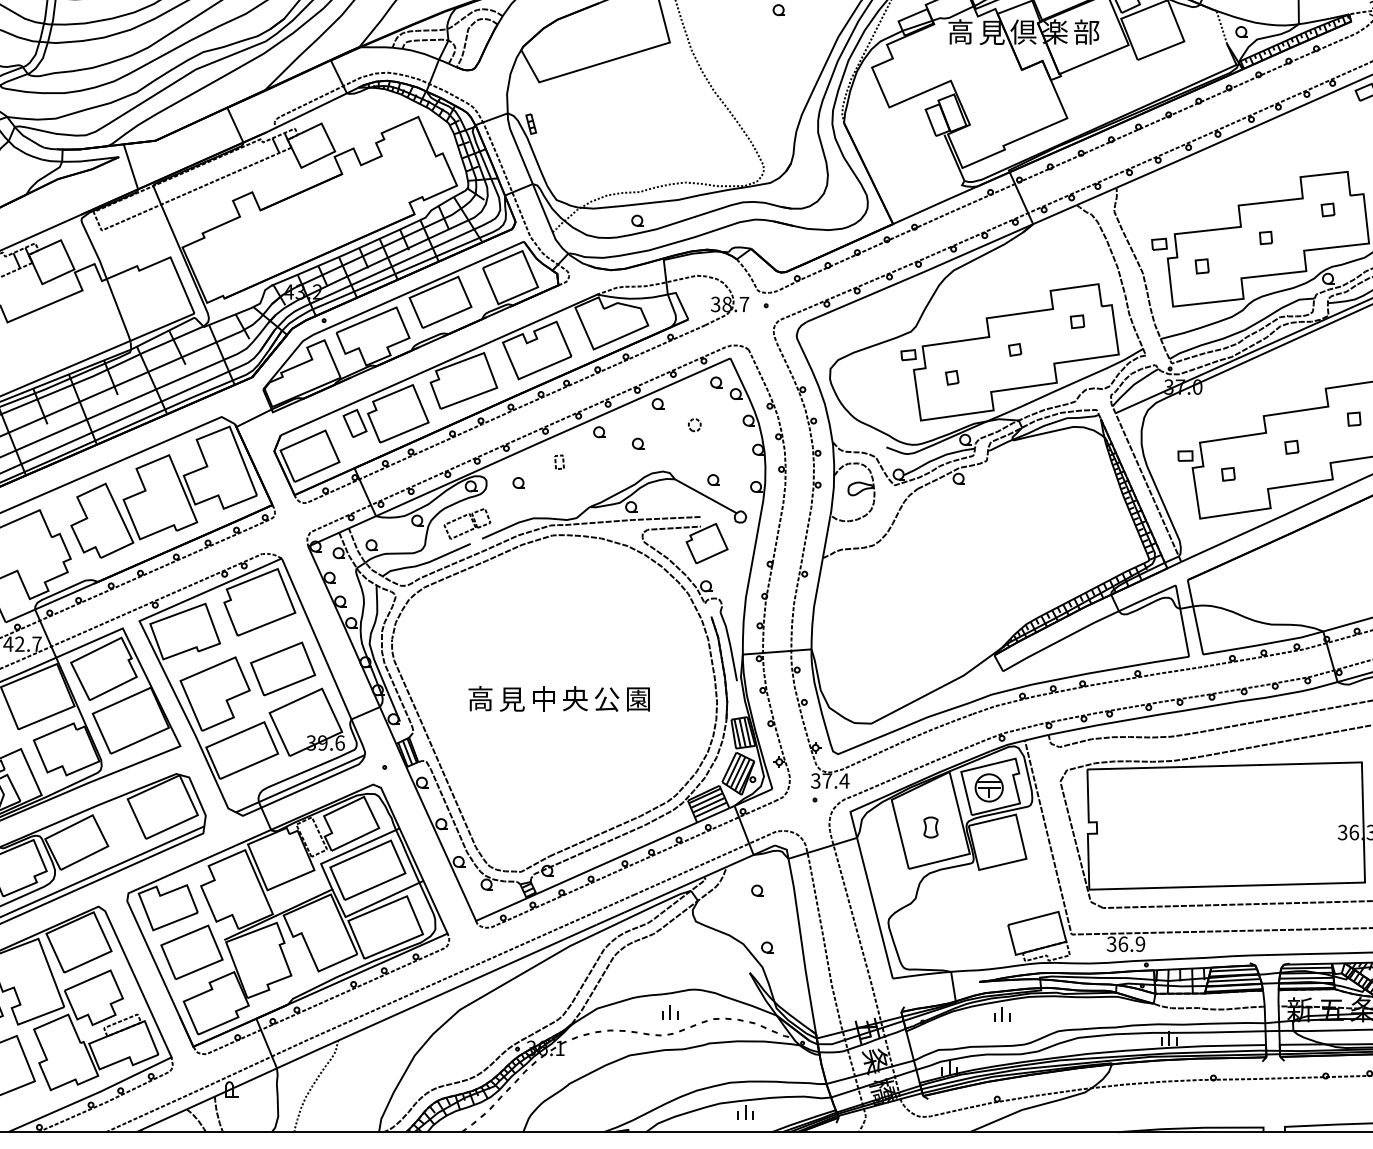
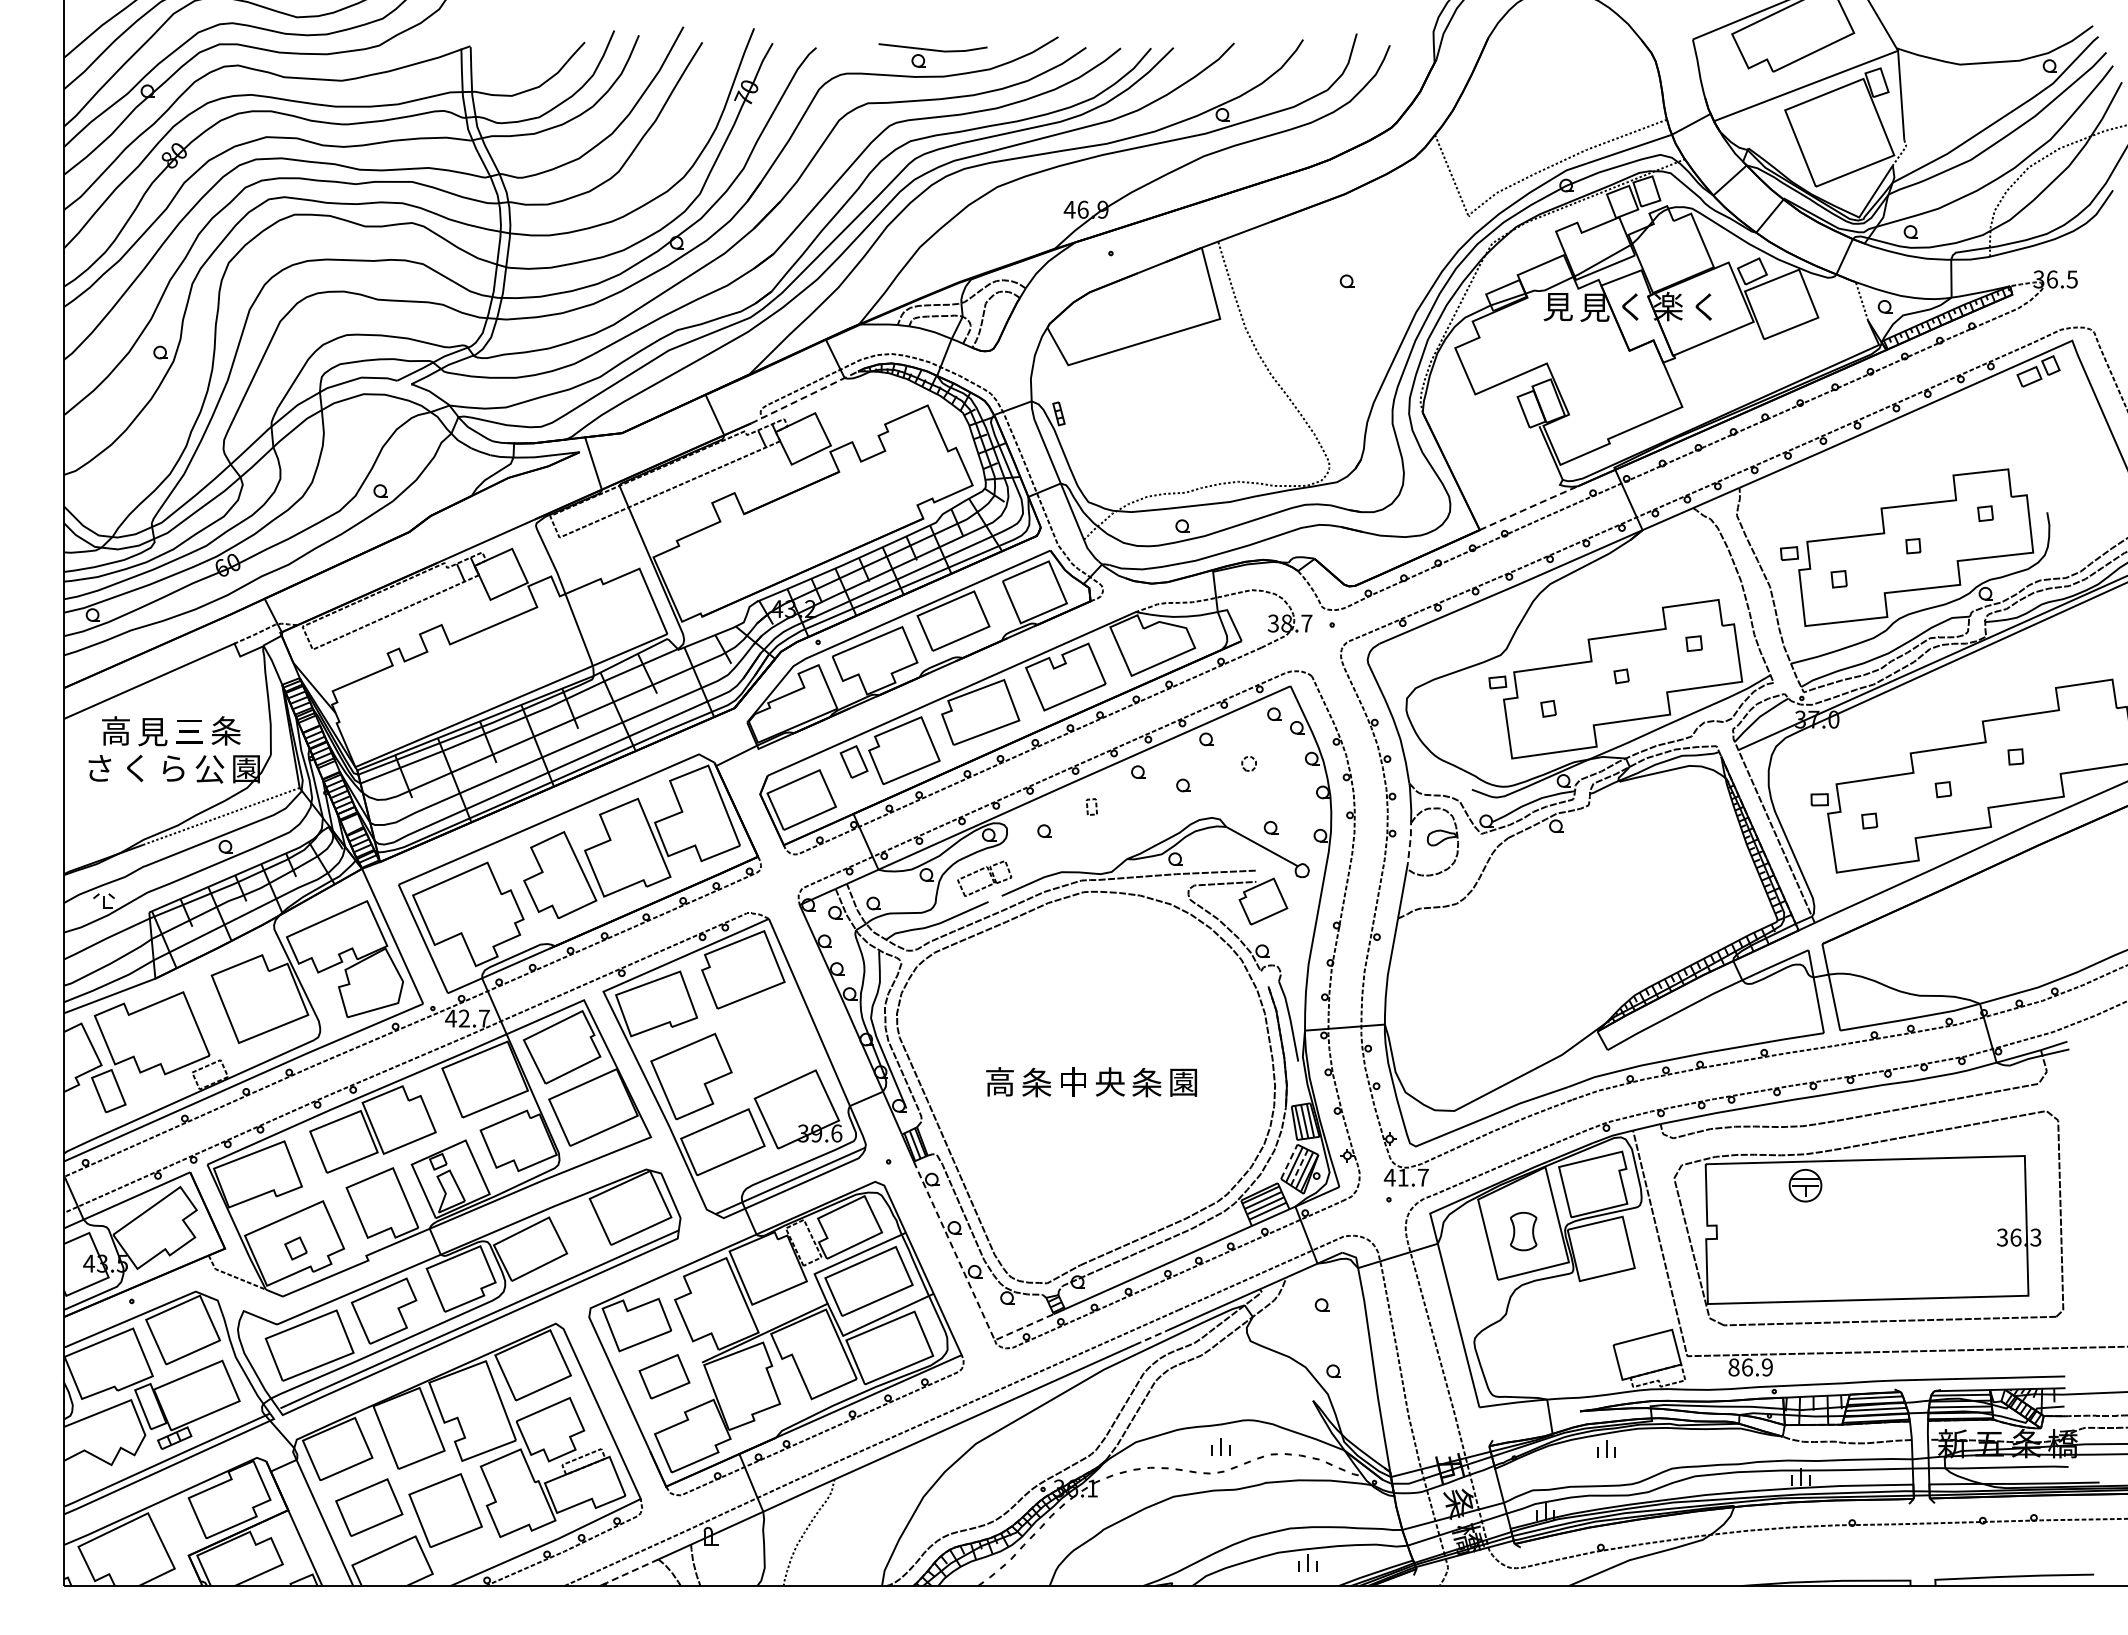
text: (959, 31) -> (1557, 306), 高 -> 見
text: (1023, 31) -> (1631, 306), 倶 -> く
text: (1086, 31) -> (1704, 306), 部 -> く
line: (312, 110) -> (804, 397), solid -> dashed
line: (935, 204) -> (1529, 507), solid -> dashed
line: (832, 495) -> (1409, 845), solid -> dashed
part: (283, 668) -> (770, 1046), removed
text: (511, 699) -> (1036, 1082), 見 -> 条
text: (606, 699) -> (1146, 1082), 公 -> 条
line: (729, 767) -> (1289, 1161), solid -> dashed
line: (738, 772) -> (1299, 1167), solid -> dashed
text: (830, 780) -> (1406, 1177), 37.4 -> 41.7
part: (989, 787) -> (1805, 1185), moved
part: (930, 827) -> (1523, 1231), size x1.6
line: (452, 869) -> (967, 1280), solid -> dashed
line: (610, 918) -> (1151, 1337), solid -> dashed
text: (1111, 944) -> (1733, 1367), 36.9 -> 86.9
part: (191, 952) -> (664, 1376), size x0.7
line: (164, 1119) -> (632, 1571), solid -> dashed

